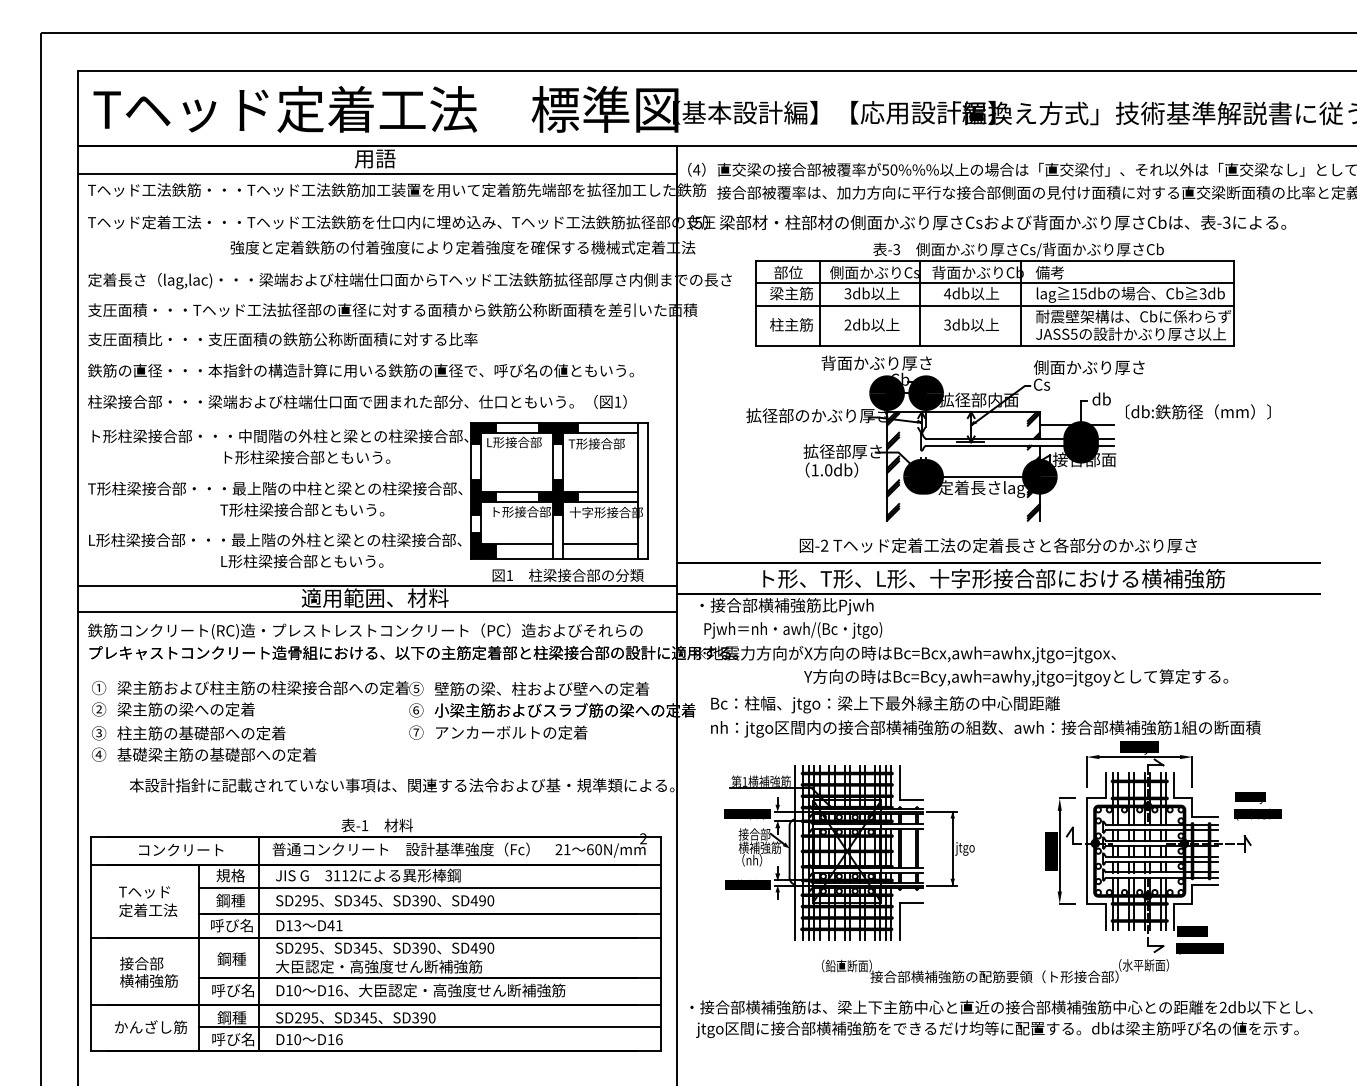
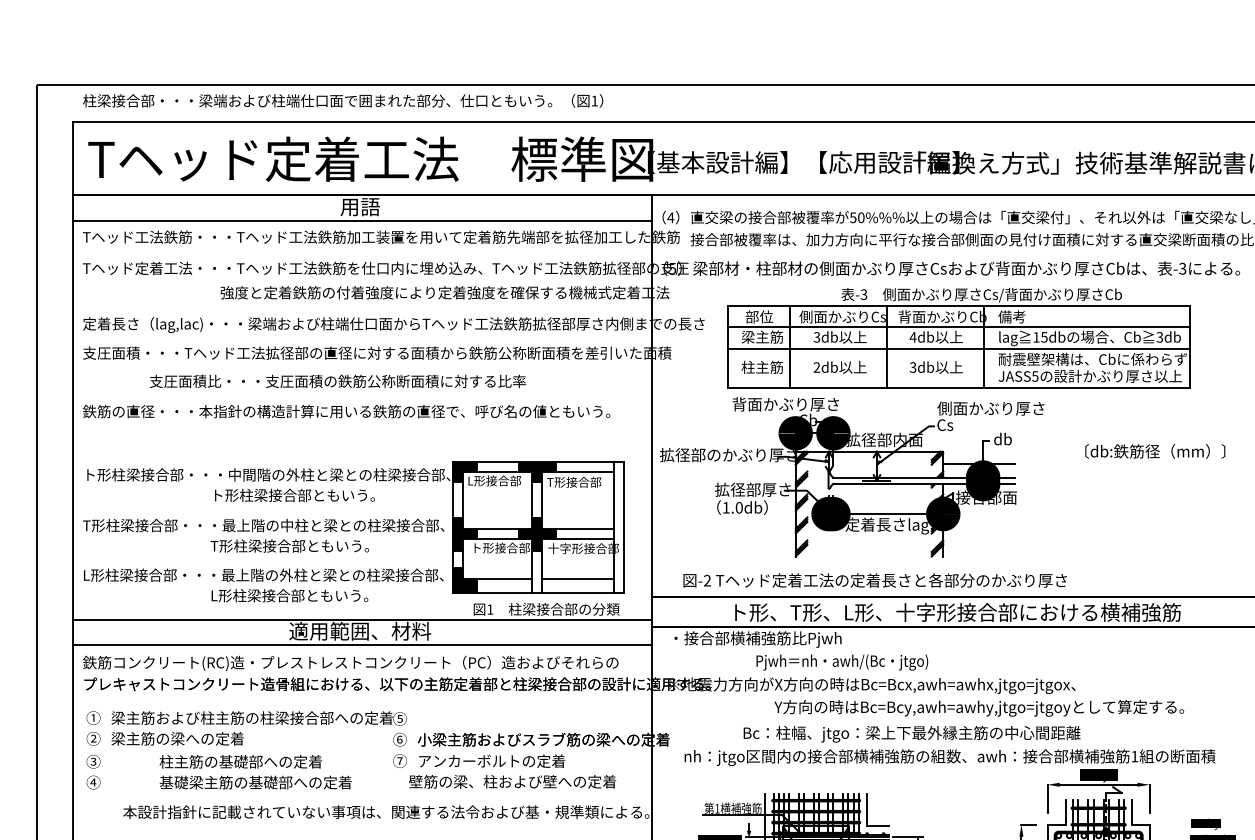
text: (282, 339) -> (337, 381), moved
text: (357, 401) -> (343, 100), moved
part: (945, 438) -> (852, 477), moved
text: (997, 545) -> (874, 580), moved
text: (793, 630) -> (842, 662), moved
text: (541, 688) -> (512, 781), moved
text: (885, 704) -> (912, 734), moved
text: (216, 743) -> (255, 771), moved

